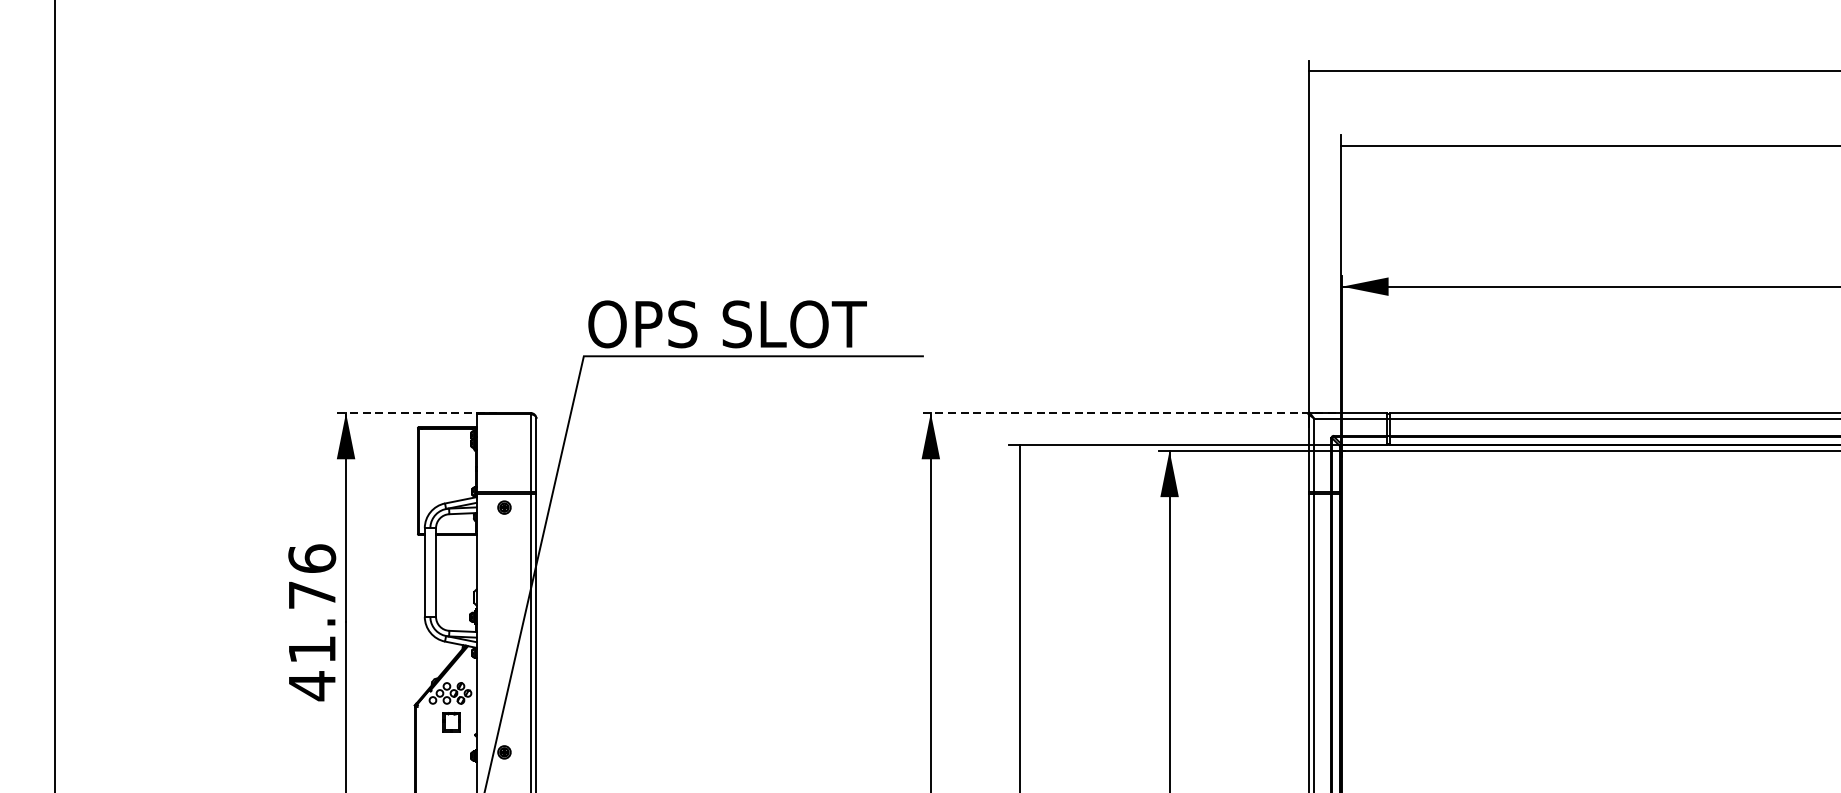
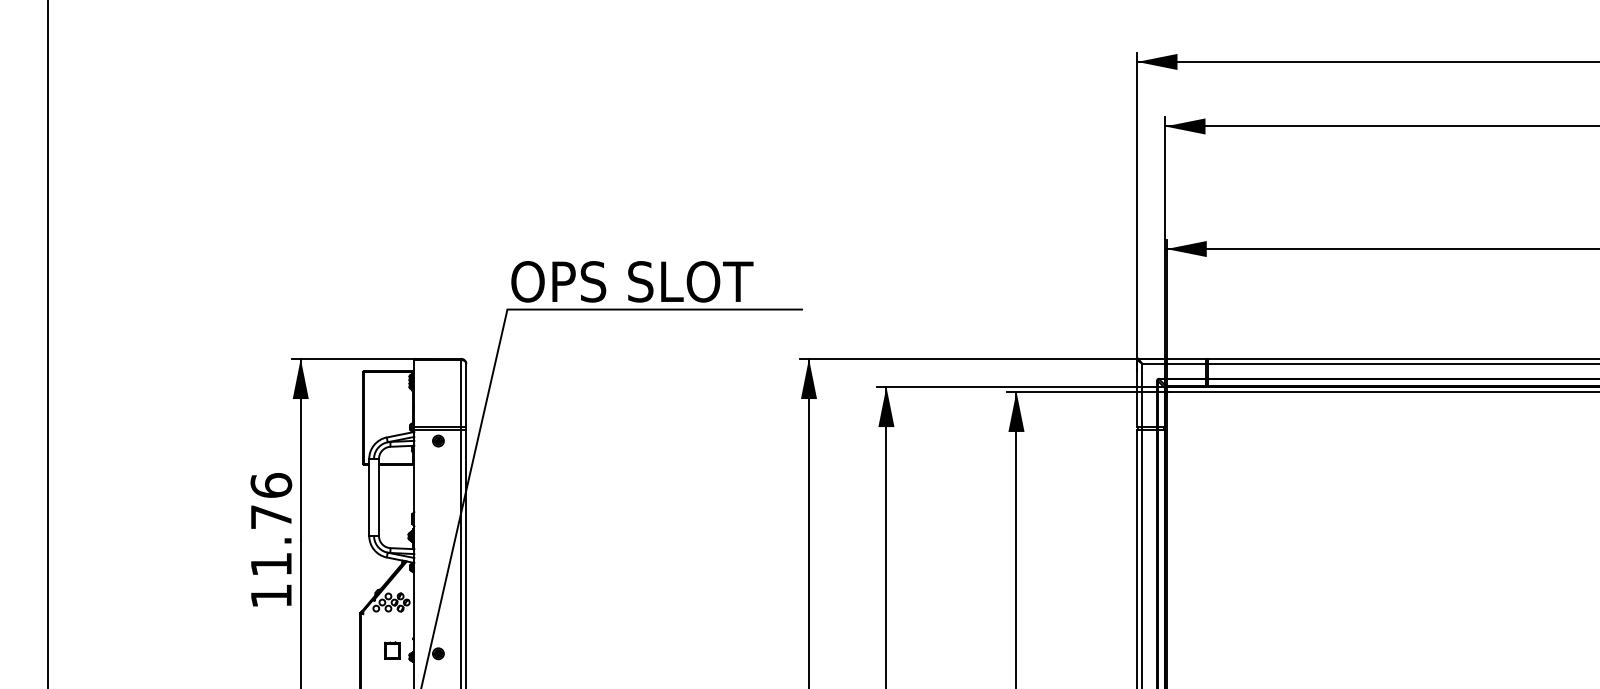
fill: (1331, 70) -> (1157, 61), added
fill: (1364, 145) -> (1185, 126), added
line: (415, 412) -> (361, 358), dashed -> solid
line: (1128, 412) -> (980, 358), dashed -> solid
fill: (1020, 467) -> (886, 406), added
text: (312, 686) -> (271, 596), 41.76 -> 11.76
part: (451, 722) -> (392, 650), moved

